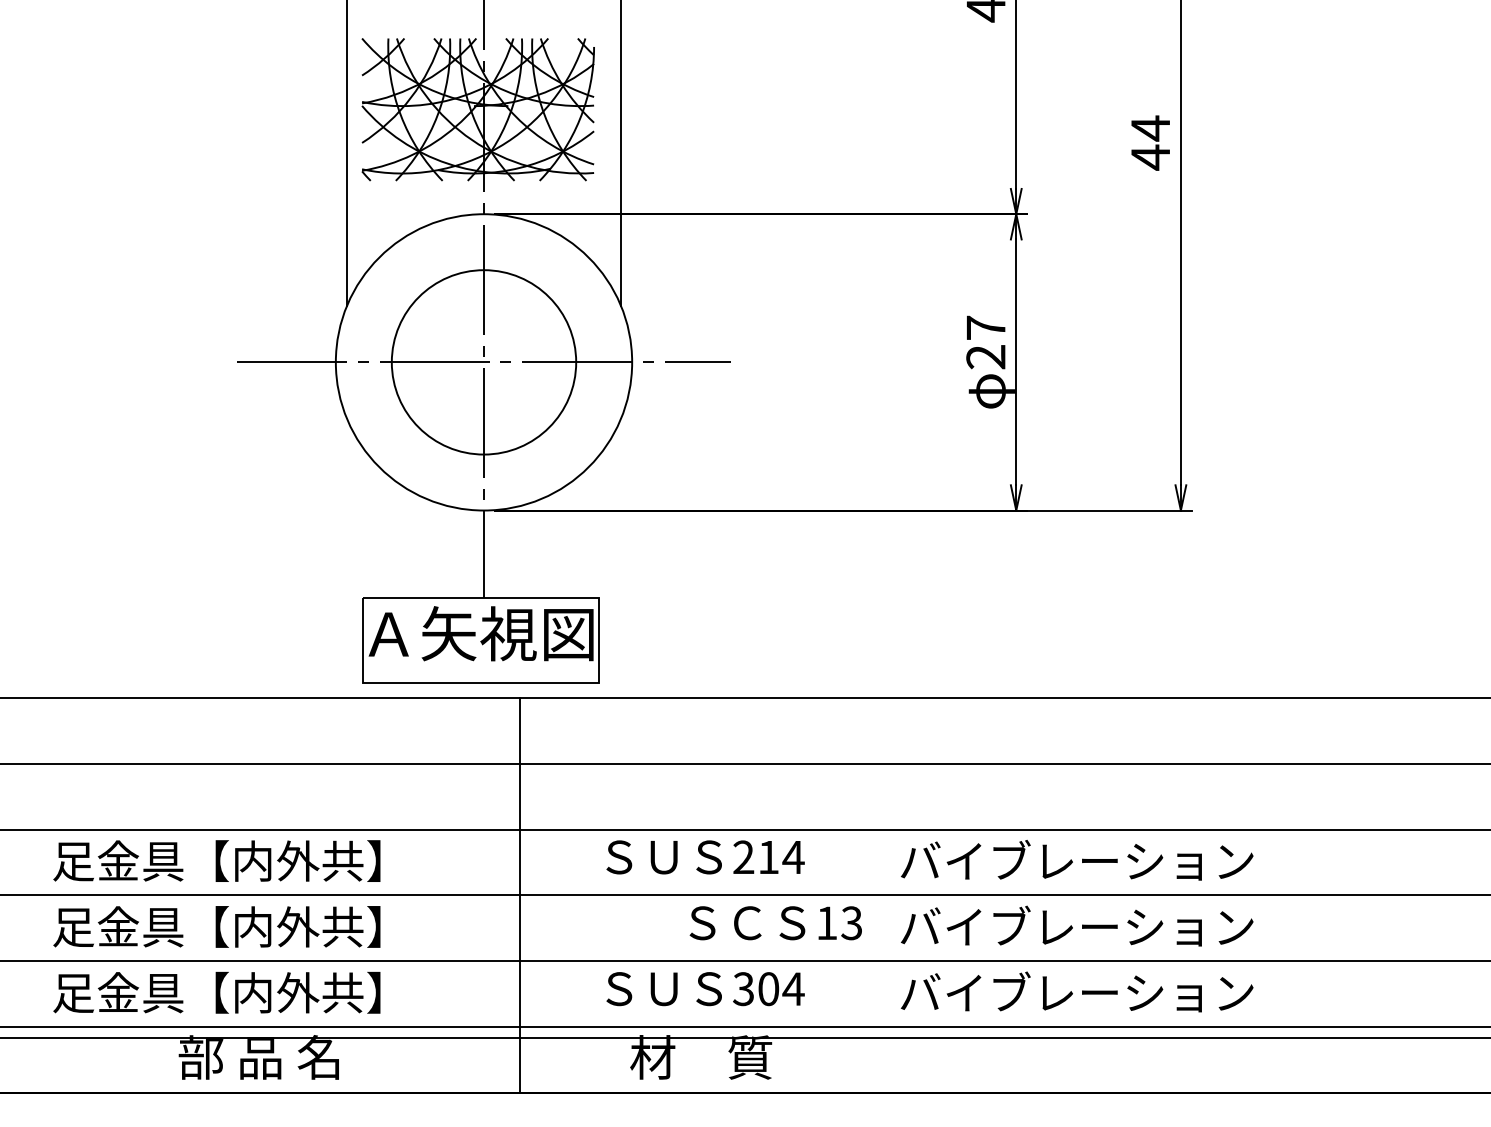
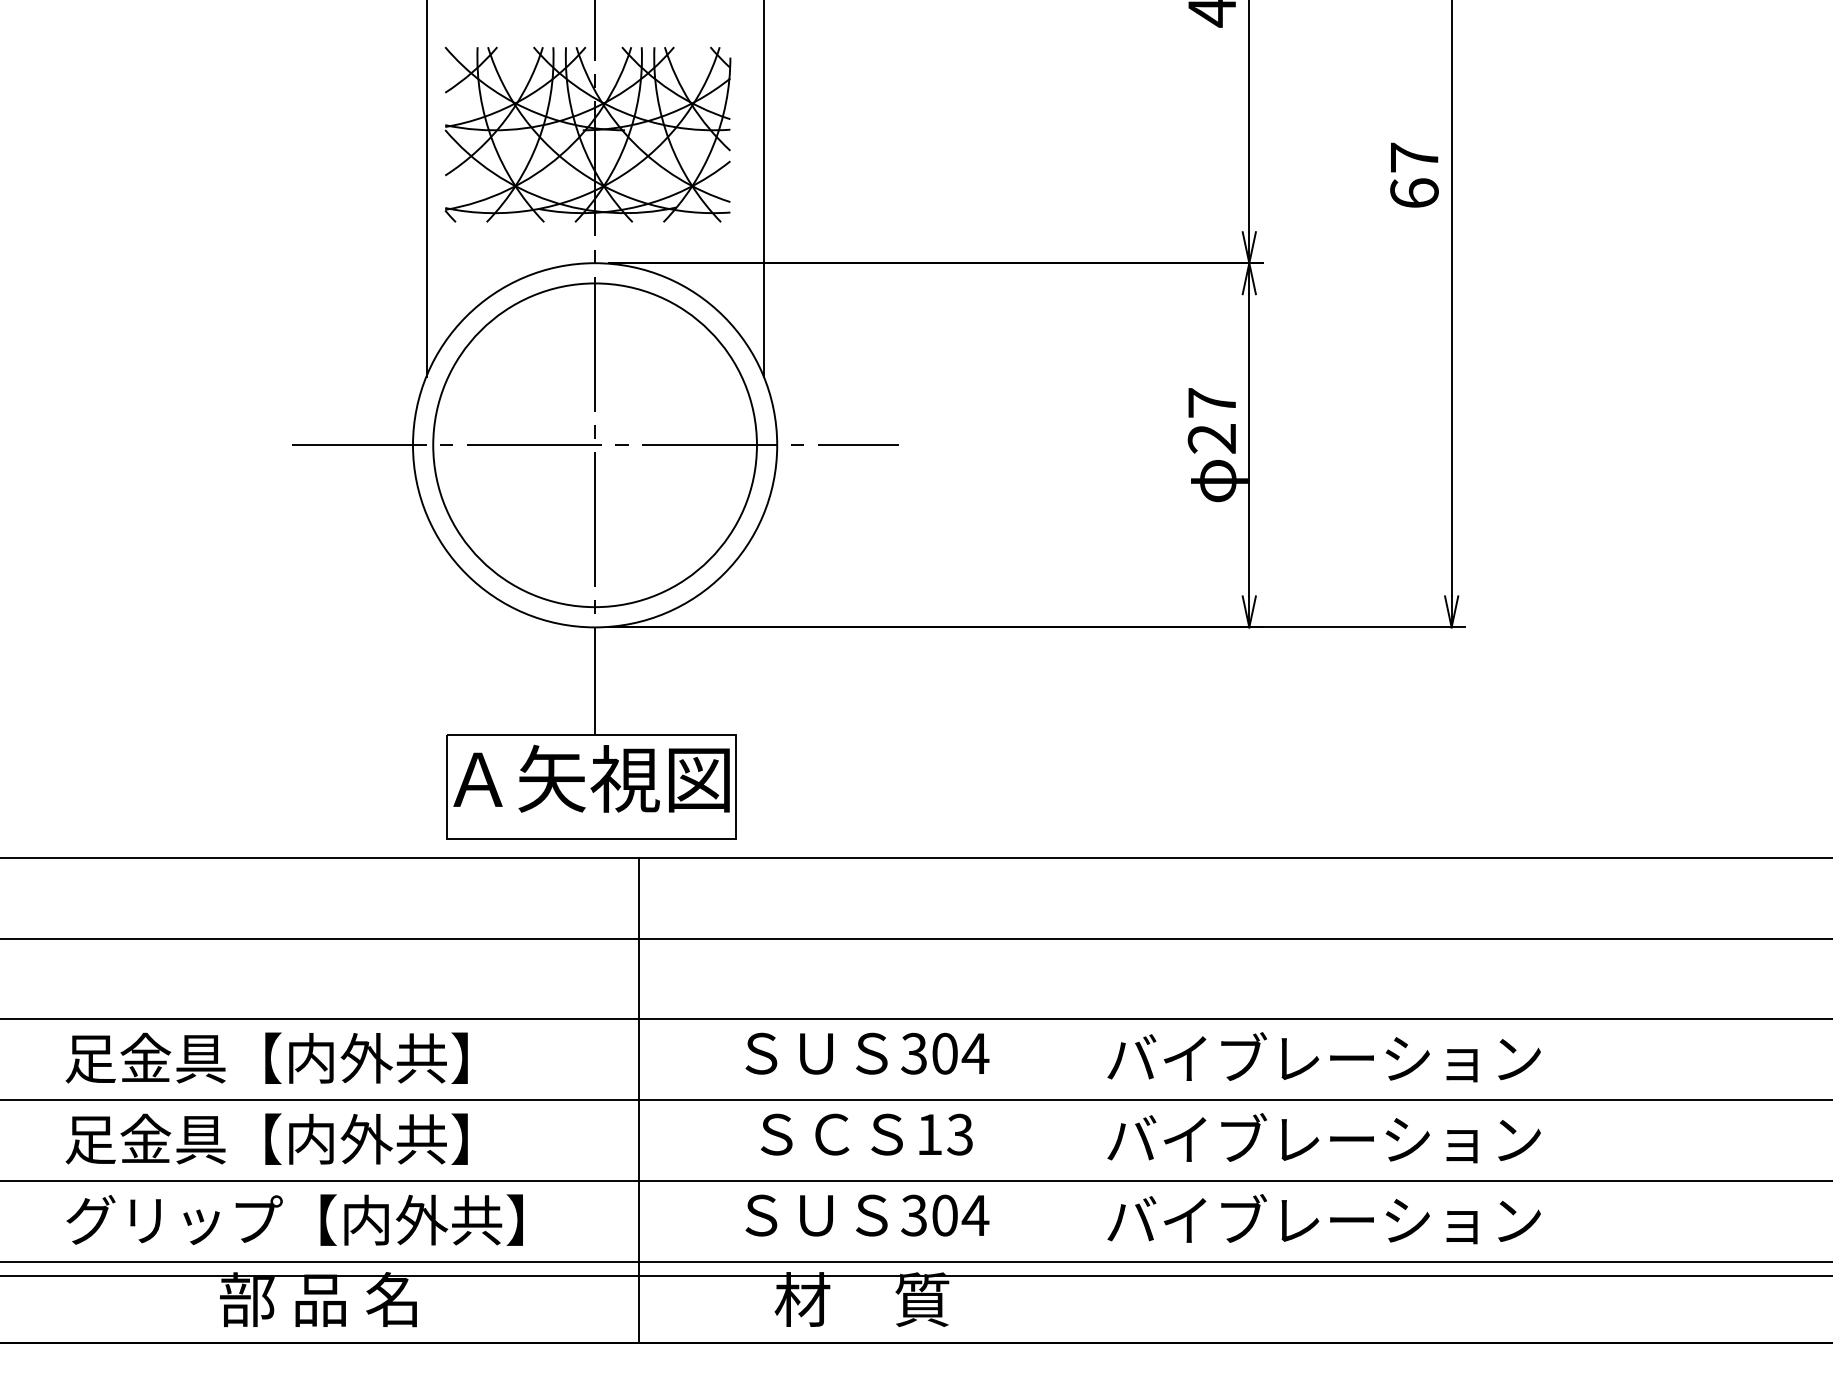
text: (1150, 142) -> (1414, 175), 44 -> 67
circle: (483, 362) -> (594, 445), size x1.43
text: (756, 857) -> (929, 1053), 214 -> 304
text: (775, 923) -> (866, 1134), moved
text: (238, 992) -> (293, 1219), 足金具【内外共】 -> グリップ【内外共】

